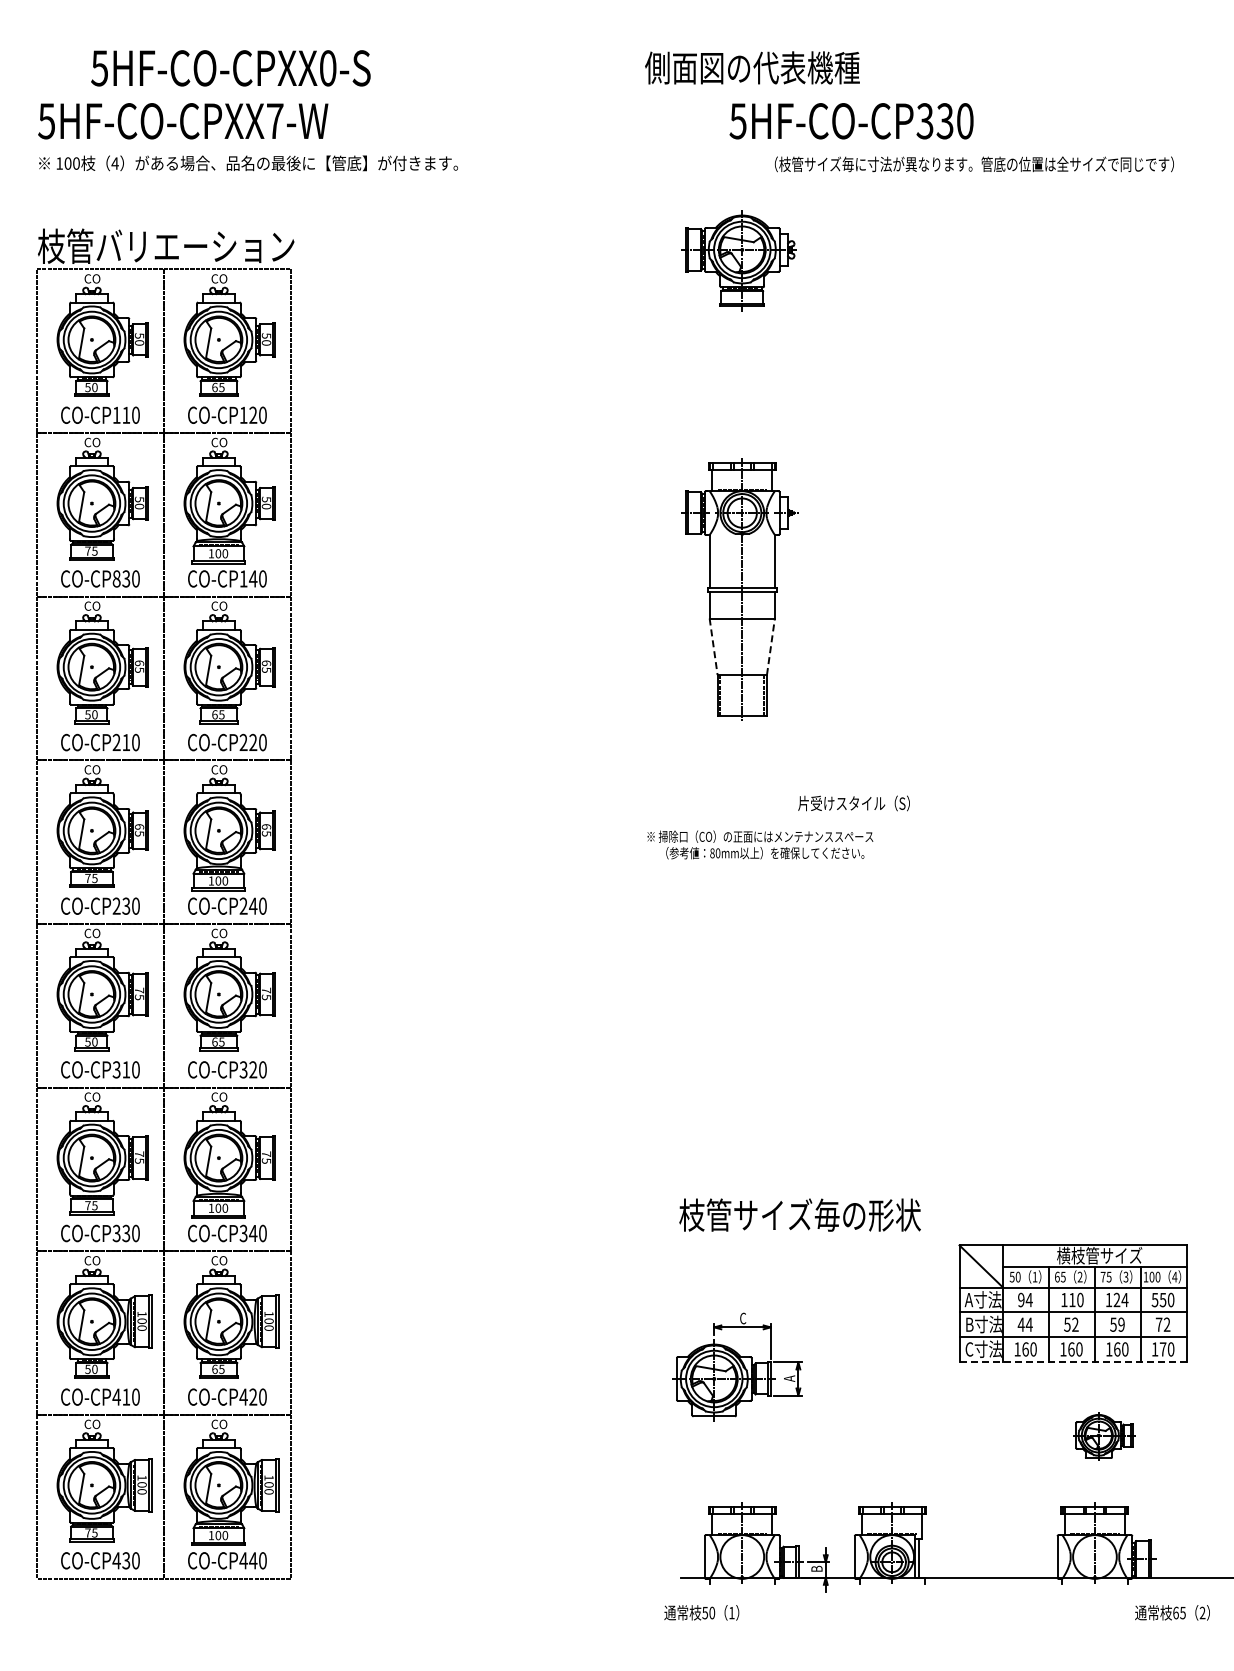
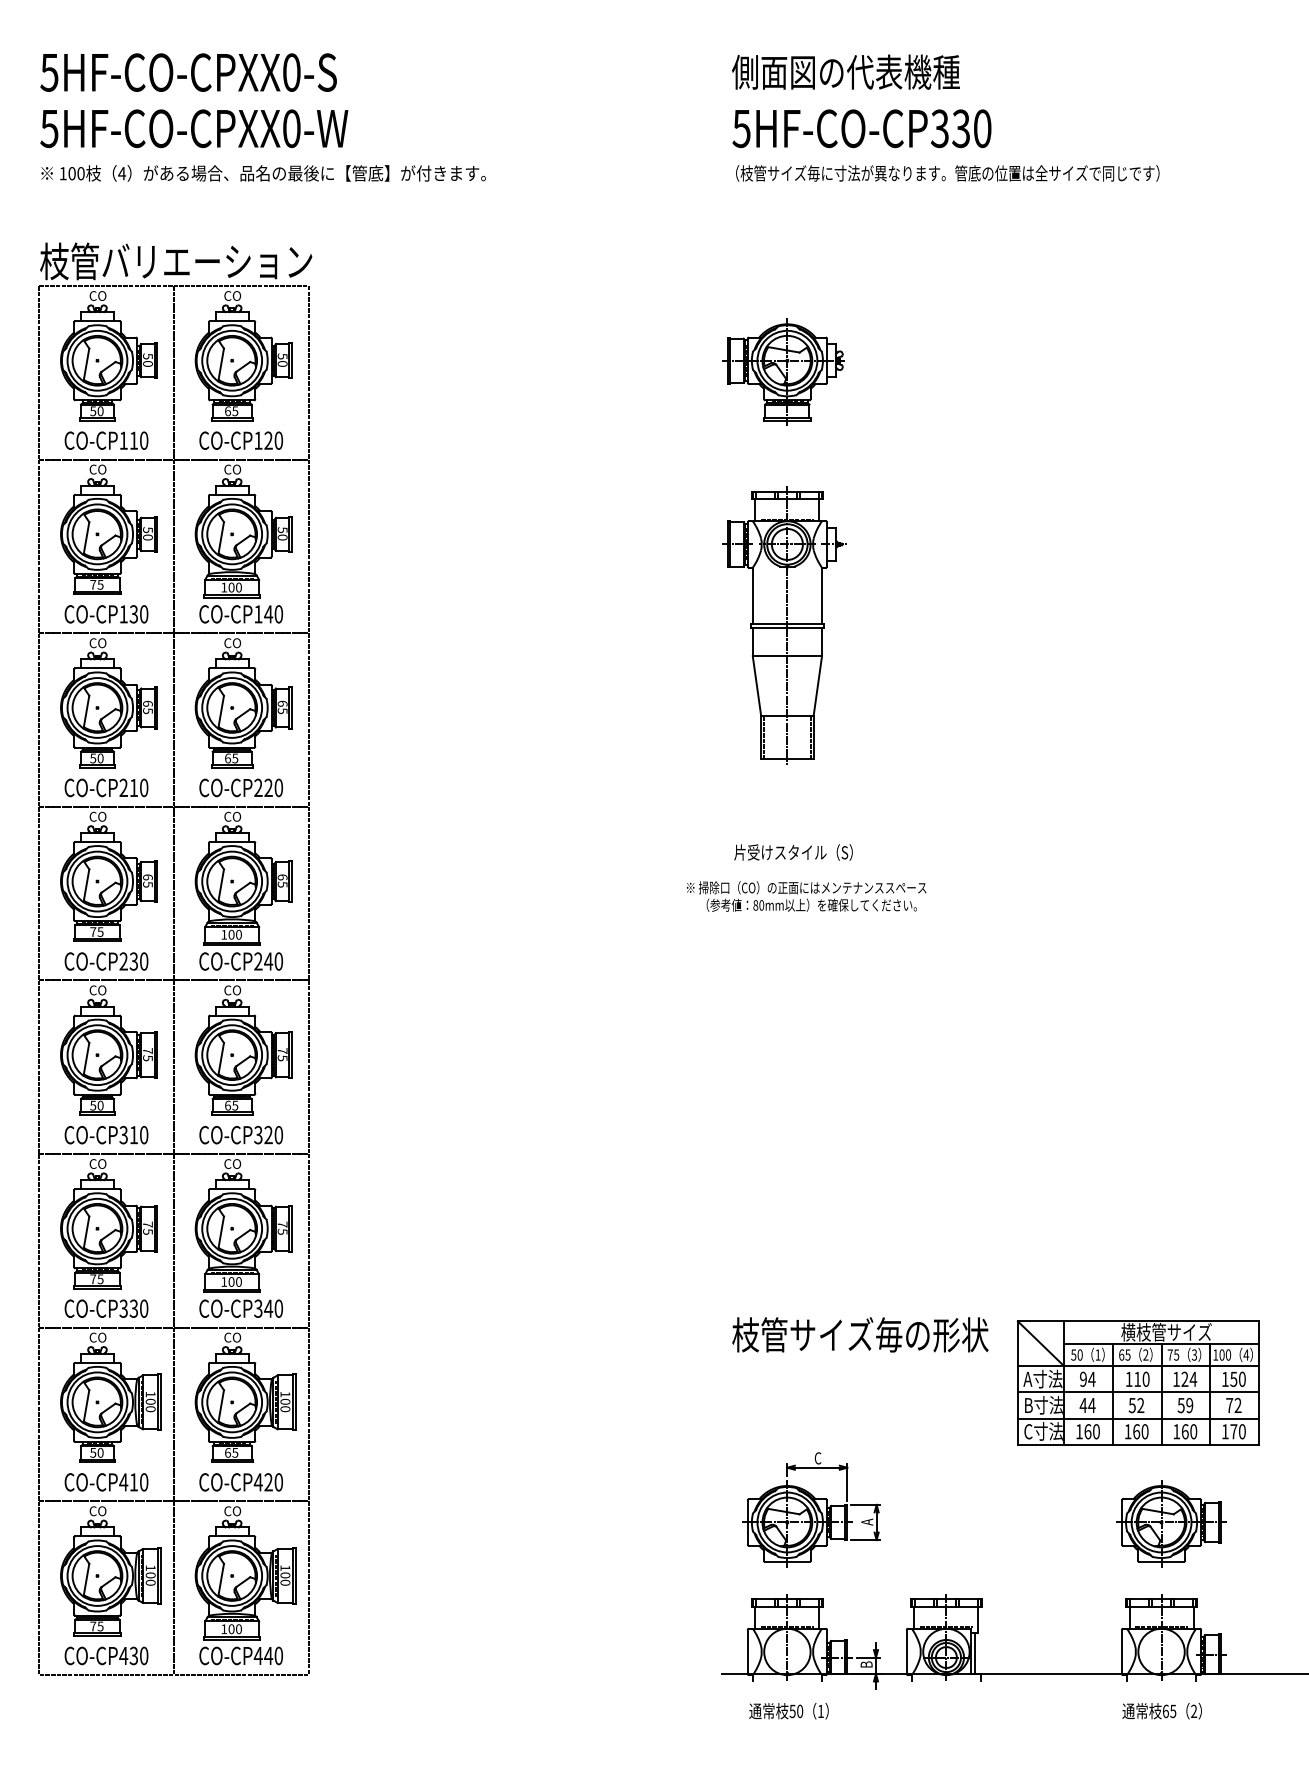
text: (752, 67) -> (845, 71), moved
text: (230, 68) -> (188, 72), moved
text: (275, 121) -> (292, 129), 5HF-CO-CPXX7-W -> 5HF-CO-CPXX0-W
text: (851, 121) -> (861, 129), moved
text: (974, 164) -> (947, 173), moved
part: (738, 260) -> (783, 371), moved
text: (116, 578) -> (123, 613), CO-CP830 -> CO-CP130
line: (771, 646) -> (818, 685), dashed -> solid
line: (713, 647) -> (756, 687), dashed -> solid
text: (853, 803) -> (792, 852), moved
text: (799, 1214) -> (859, 1334), moved
text: (1154, 1300) -> (1224, 1379), 550 -> 150
line: (1073, 1361) -> (1138, 1444), dashed -> solid
part: (737, 1366) -> (812, 1509), moved
part: (1104, 1436) -> (1171, 1524), size x1.67
text: (701, 1612) -> (788, 1710), moved
text: (1172, 1612) -> (1162, 1710), moved

